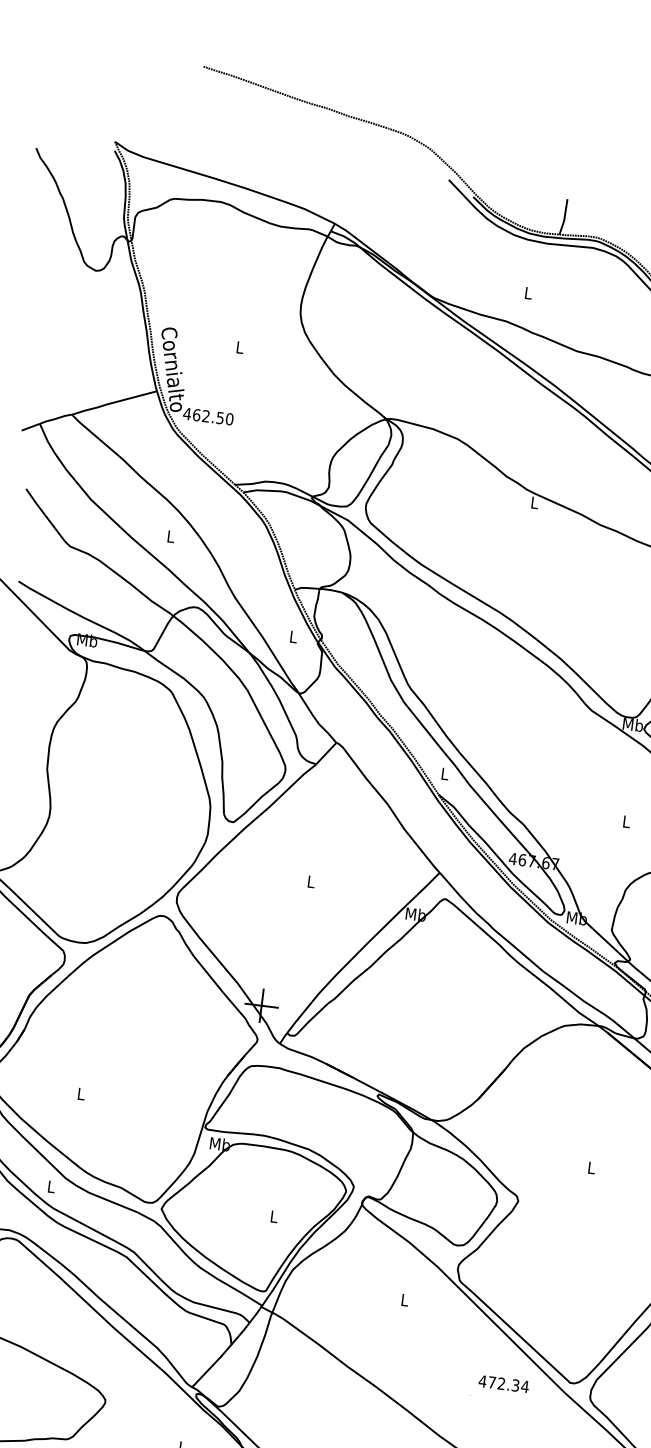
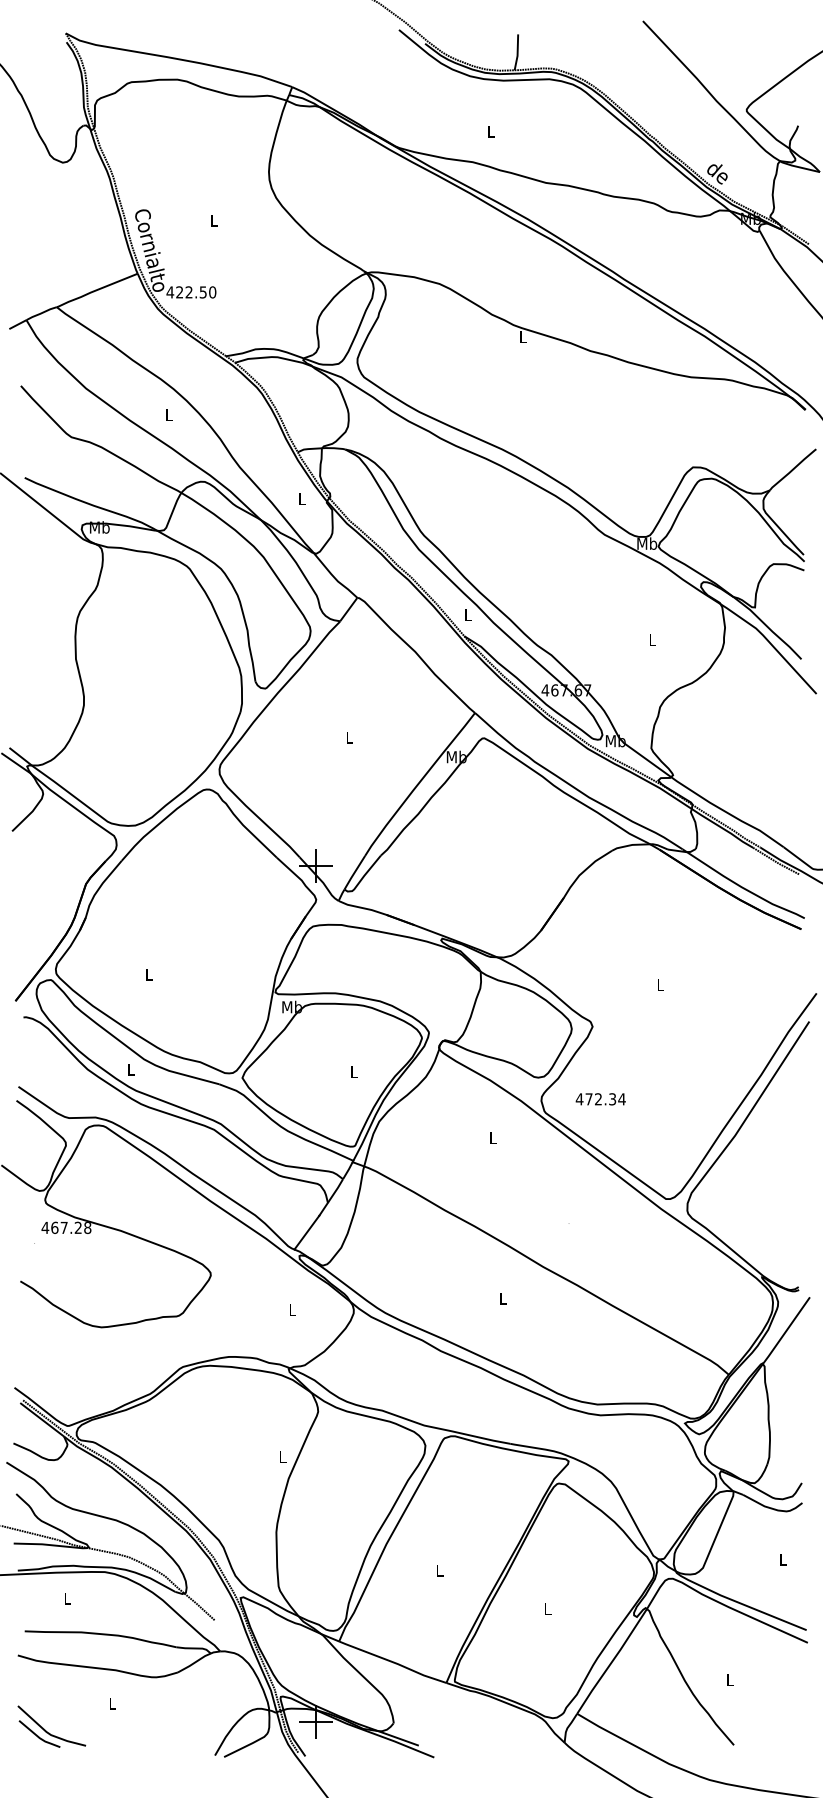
text: (196, 415) -> (179, 292), 462.50 -> 422.50
text: (503, 1384) -> (600, 1099), moved

